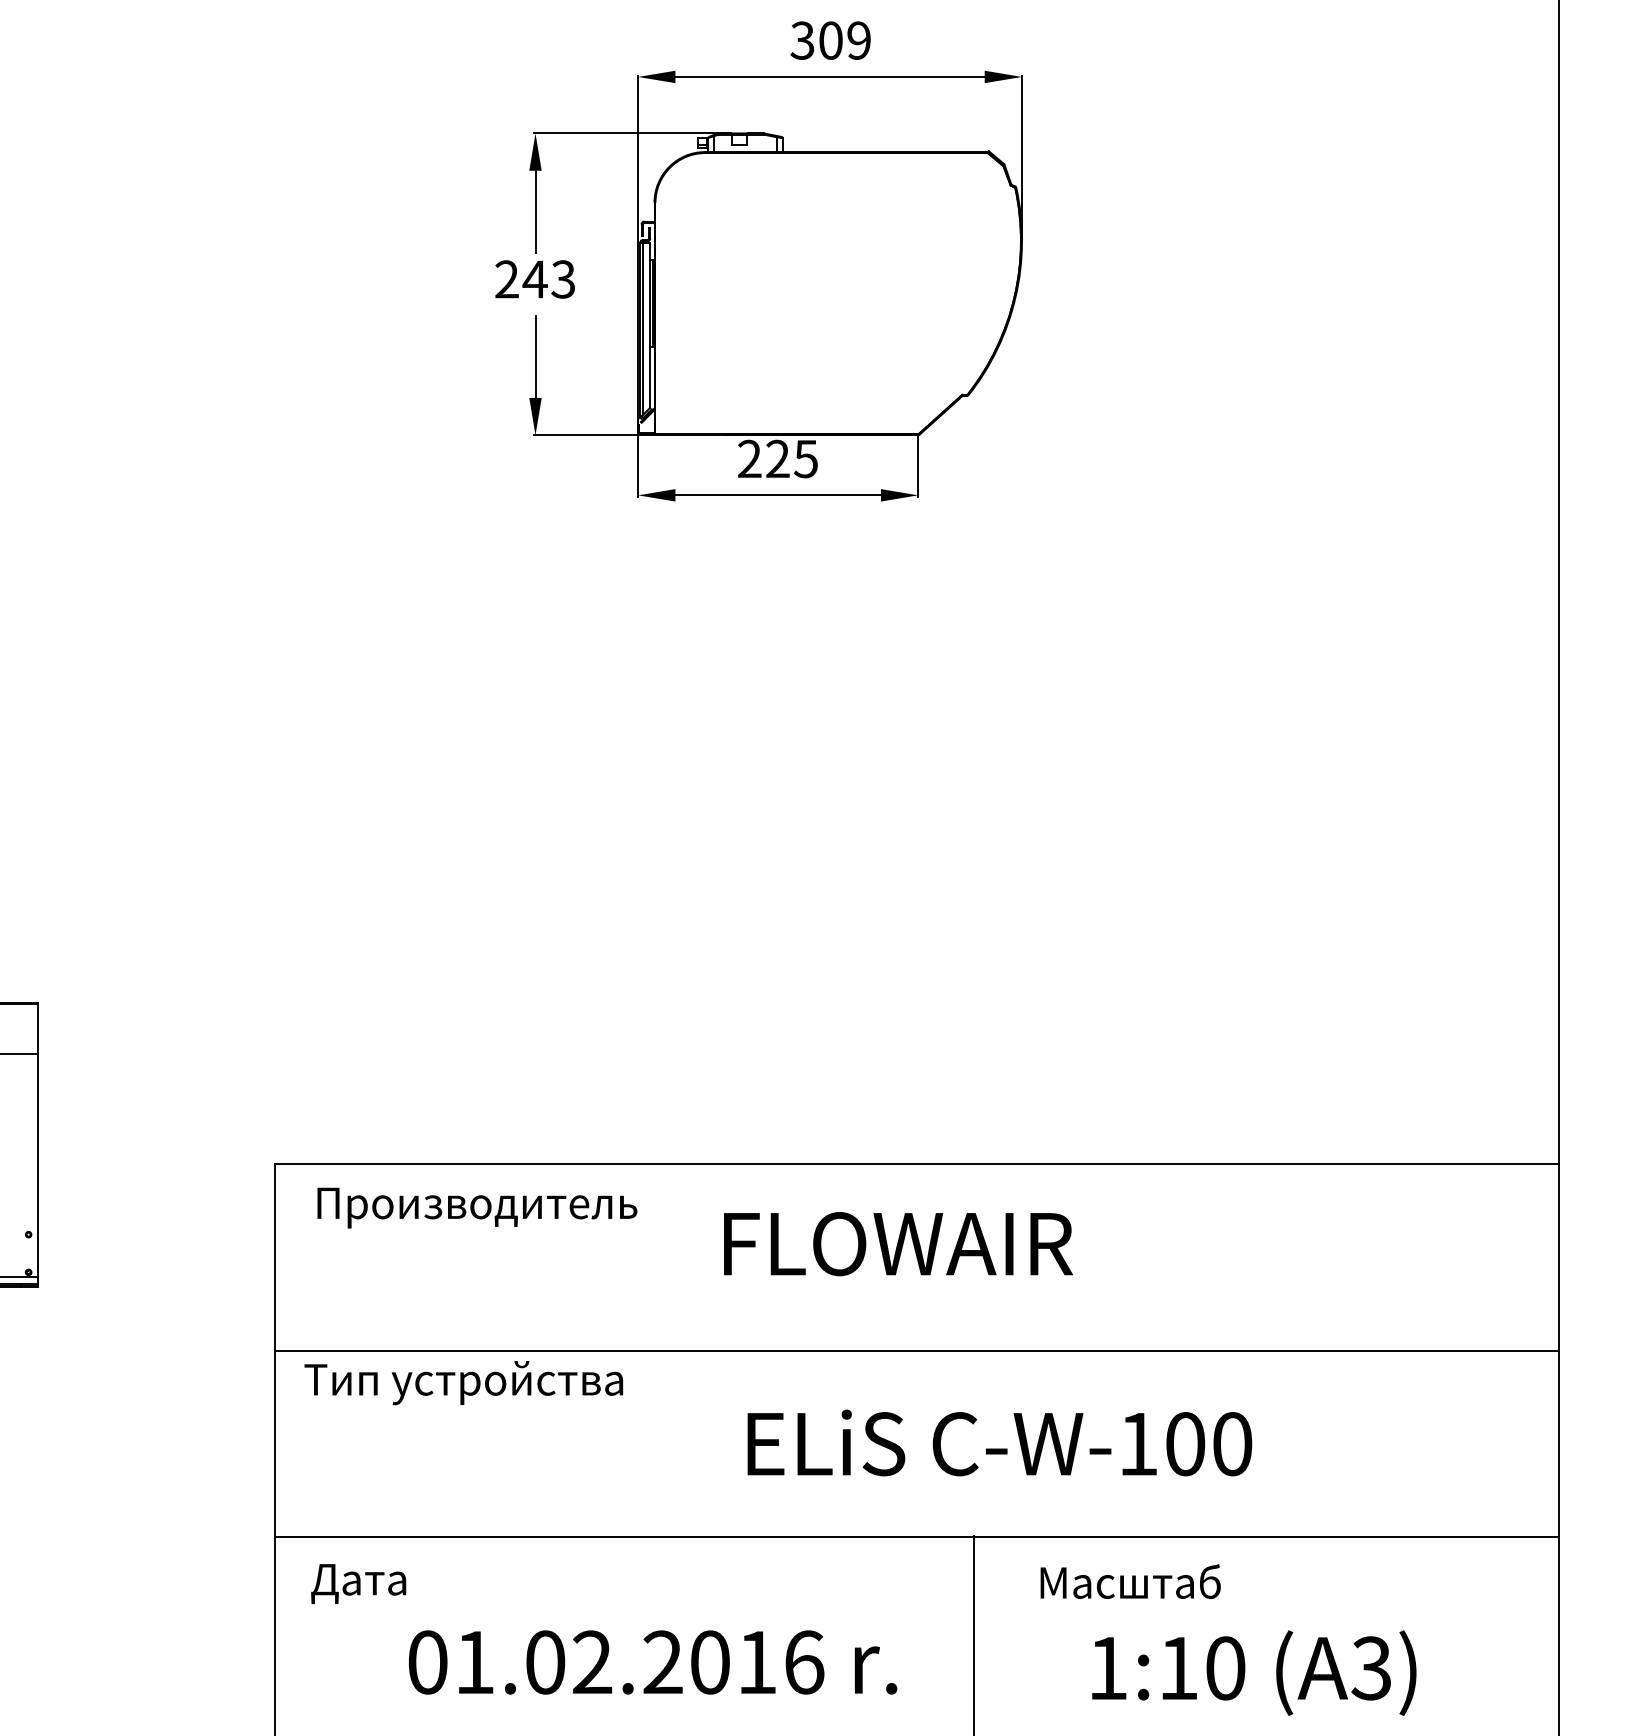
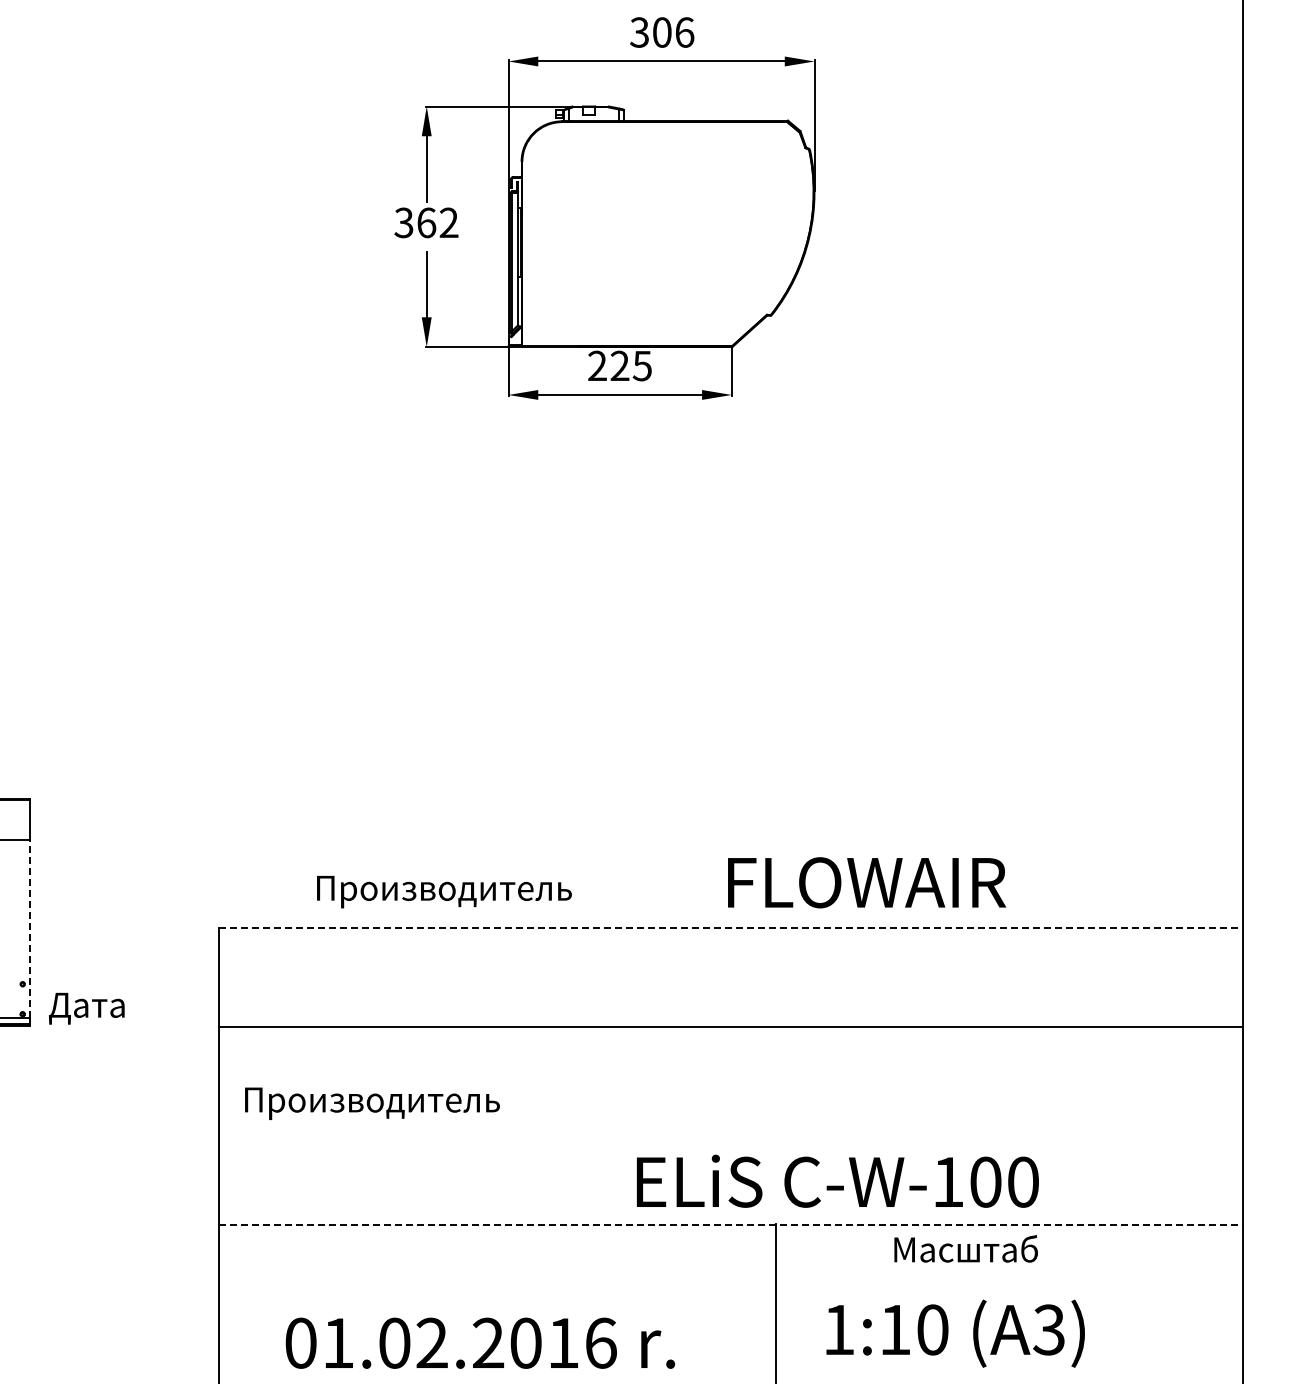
text: (858, 40) -> (684, 32), 309 -> 306
text: (535, 278) -> (426, 222), 243 -> 362
line: (916, 1164) -> (730, 928), solid -> dashed
line: (38, 1165) -> (30, 929), solid -> dashed
text: (477, 1208) -> (444, 892), moved
text: (899, 1243) -> (867, 882), moved
line: (916, 1350) -> (730, 1026), moved
text: (464, 1383) -> (370, 1102), Тип устройства -> Производитель
text: (999, 1441) -> (837, 1180), moved
line: (916, 1537) -> (730, 1225), solid -> dashed
text: (1129, 1581) -> (965, 1248), moved
text: (358, 1583) -> (86, 1008), moved
text: (653, 1661) -> (480, 1342), moved
text: (1254, 1672) -> (955, 1333), moved

